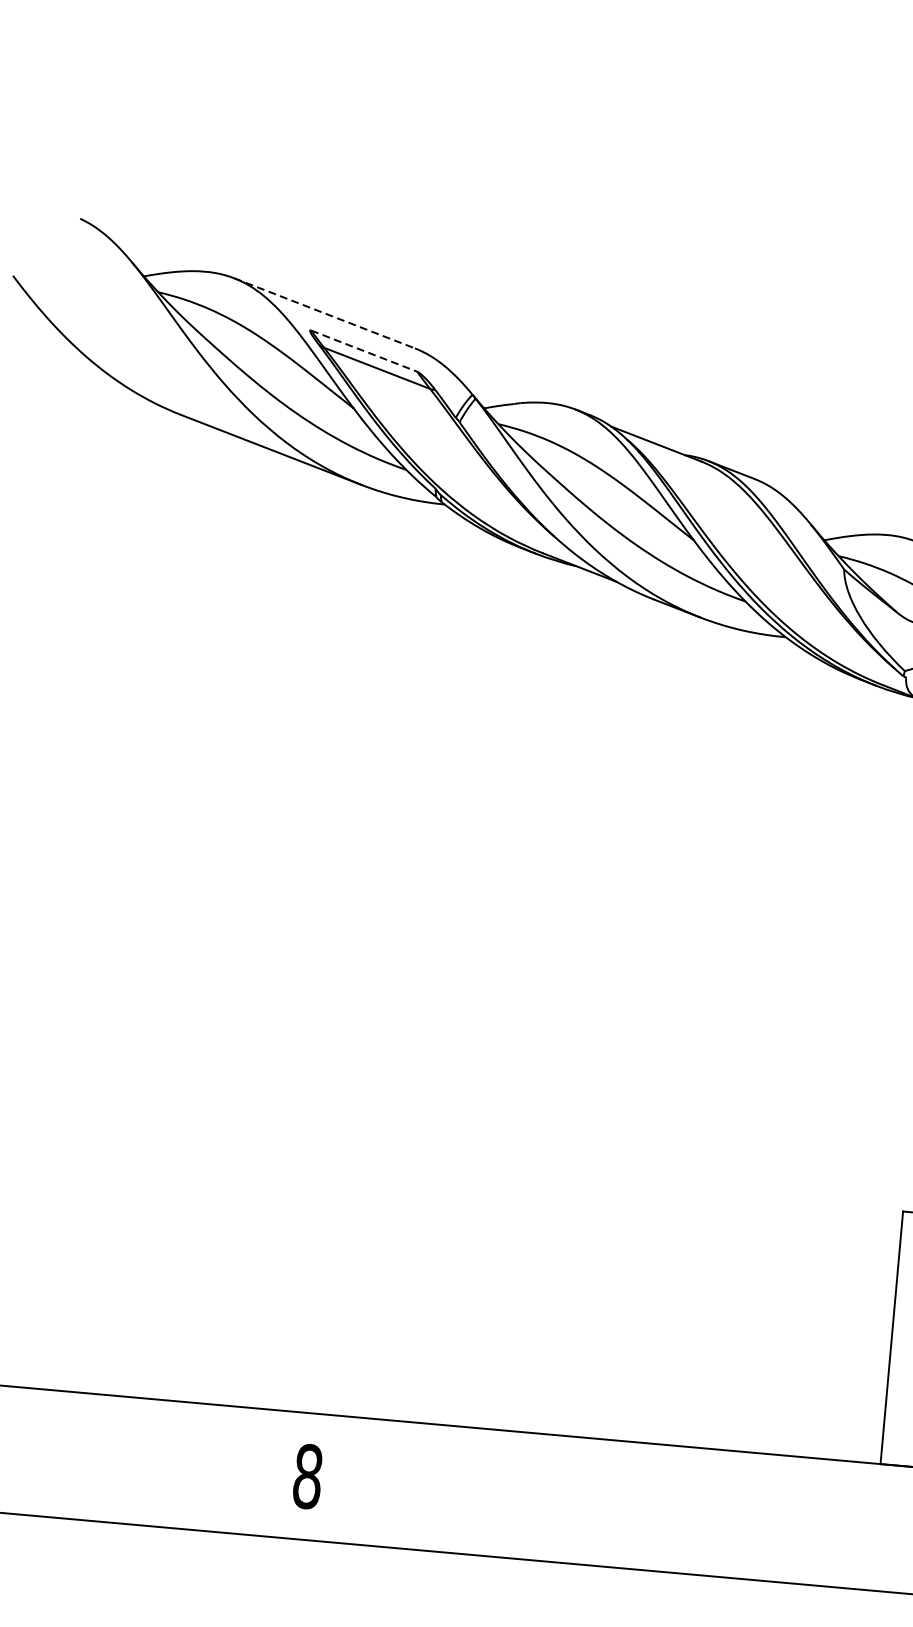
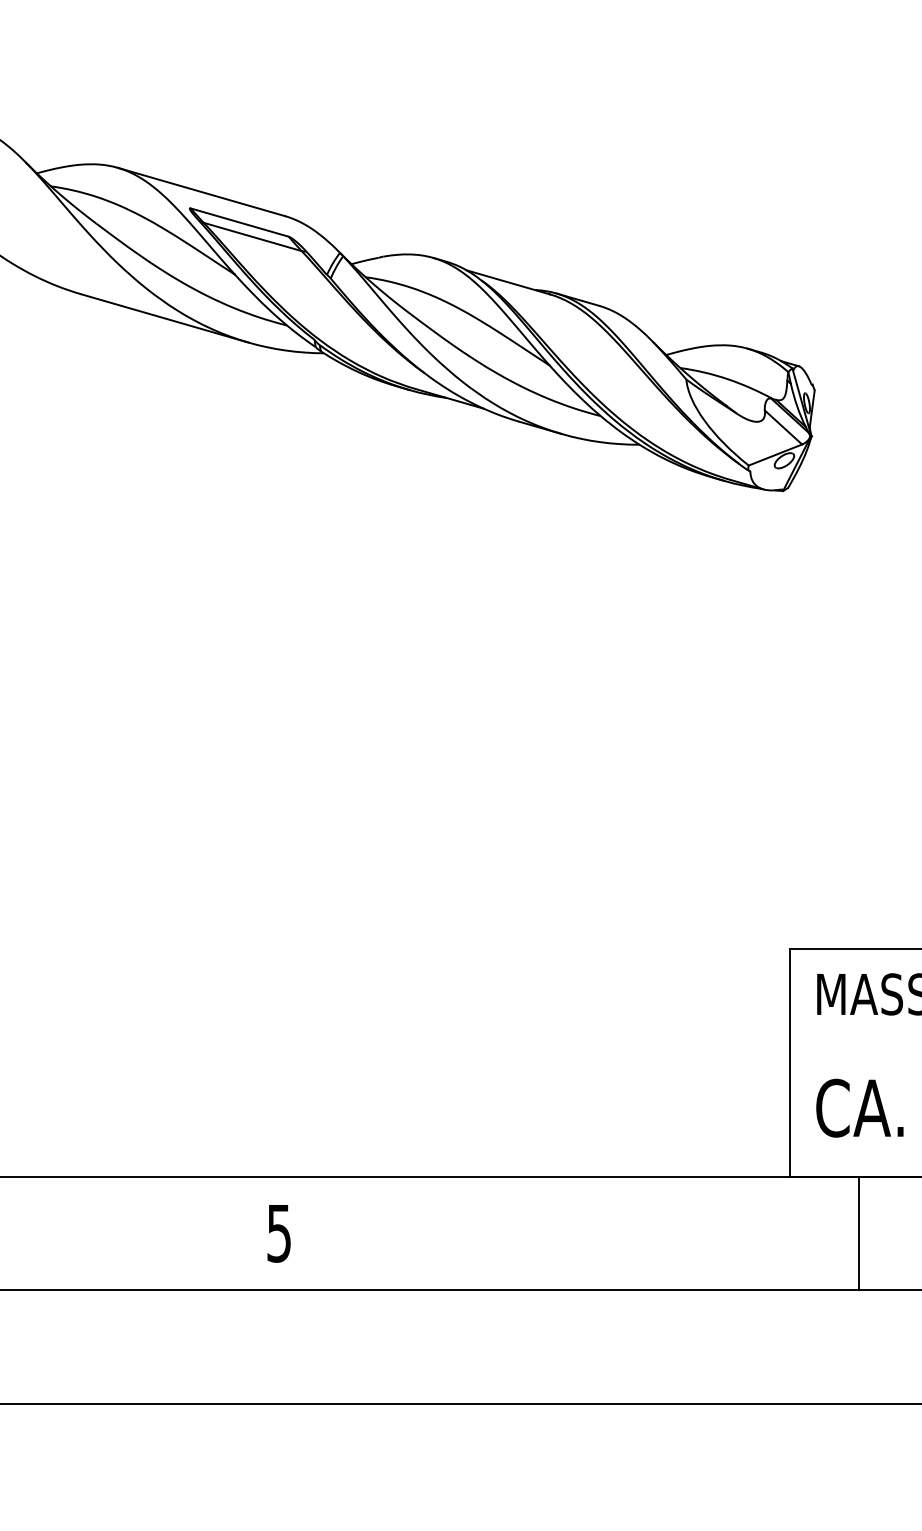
line: (324, 312) -> (201, 191), dashed -> solid
line: (365, 351) -> (240, 222), dashed -> solid
text: (308, 1476) -> (279, 1233), 8 -> 5

